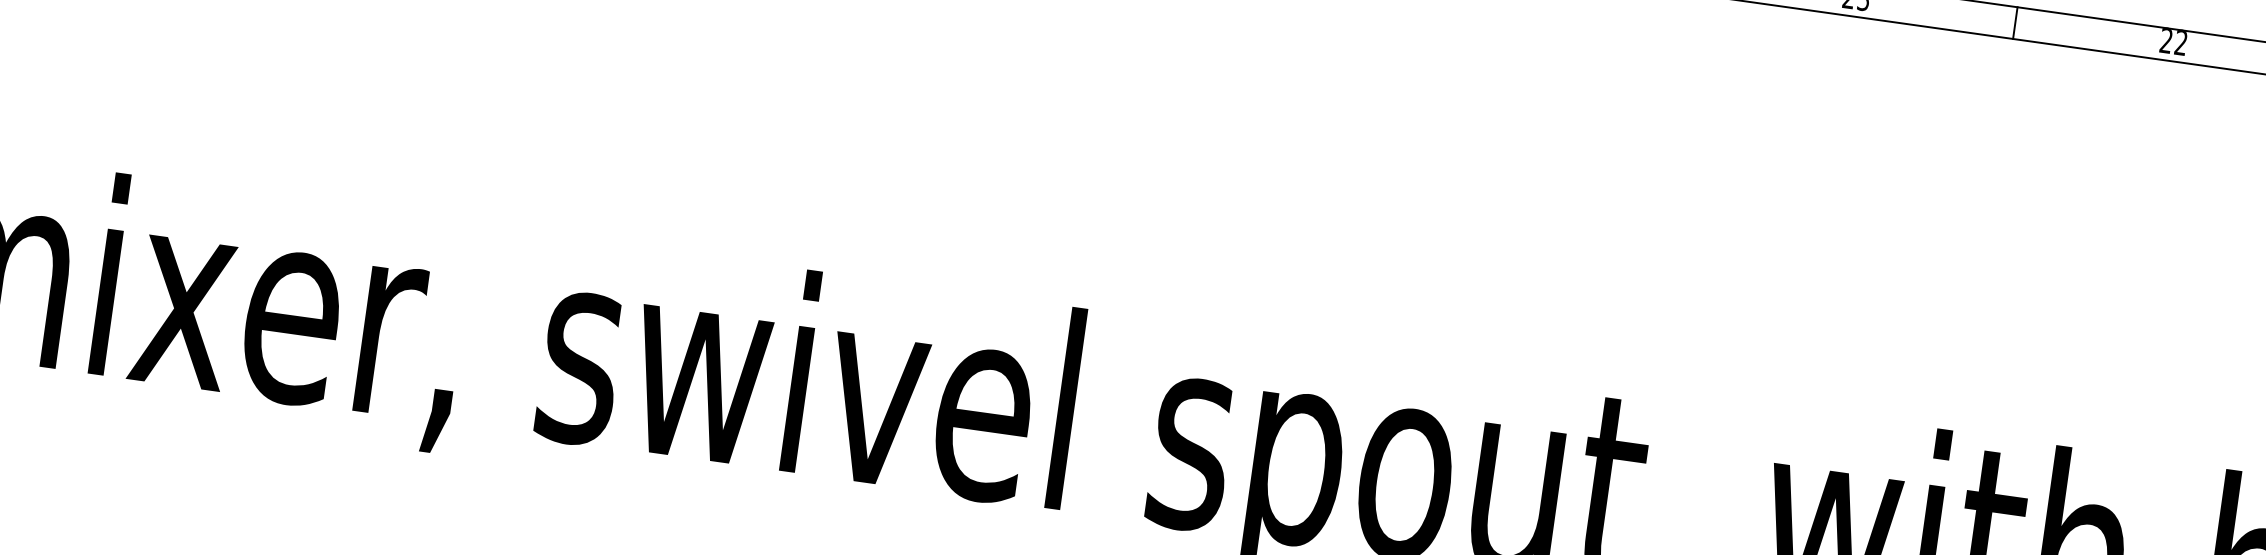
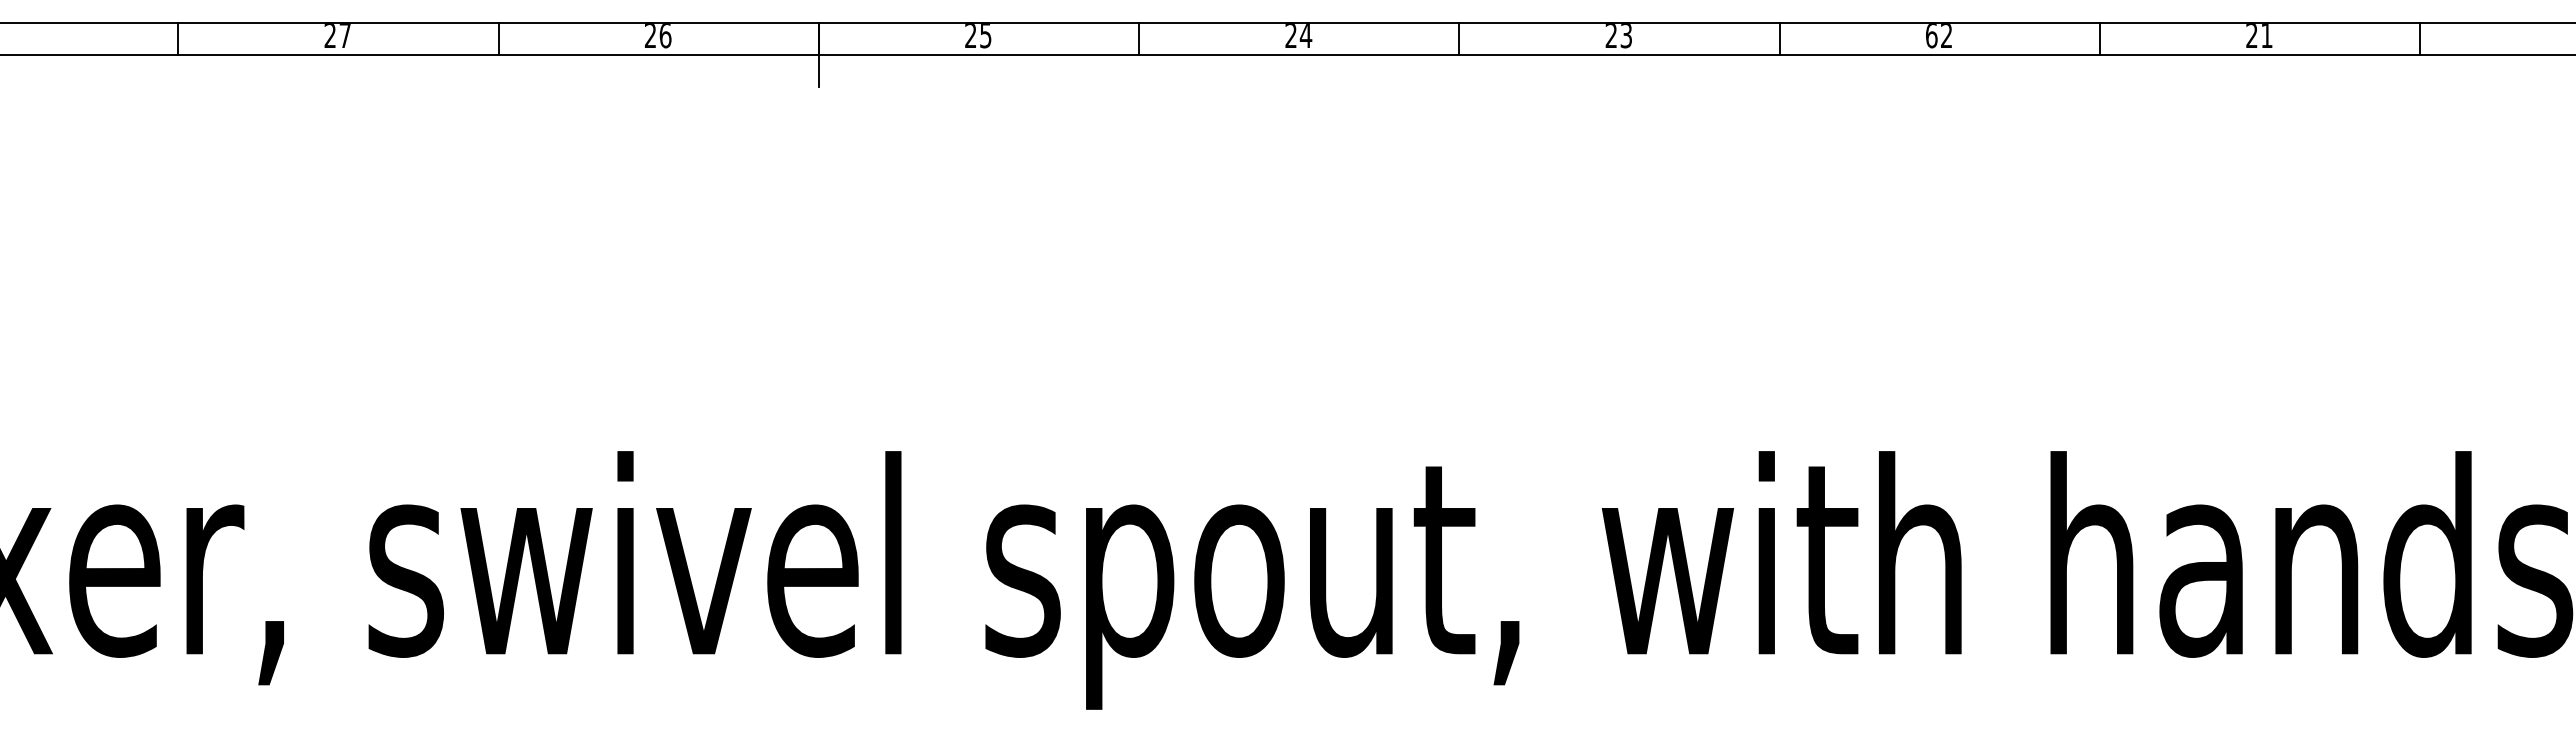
text: (2166, 41) -> (1931, 36), 22 -> 62

